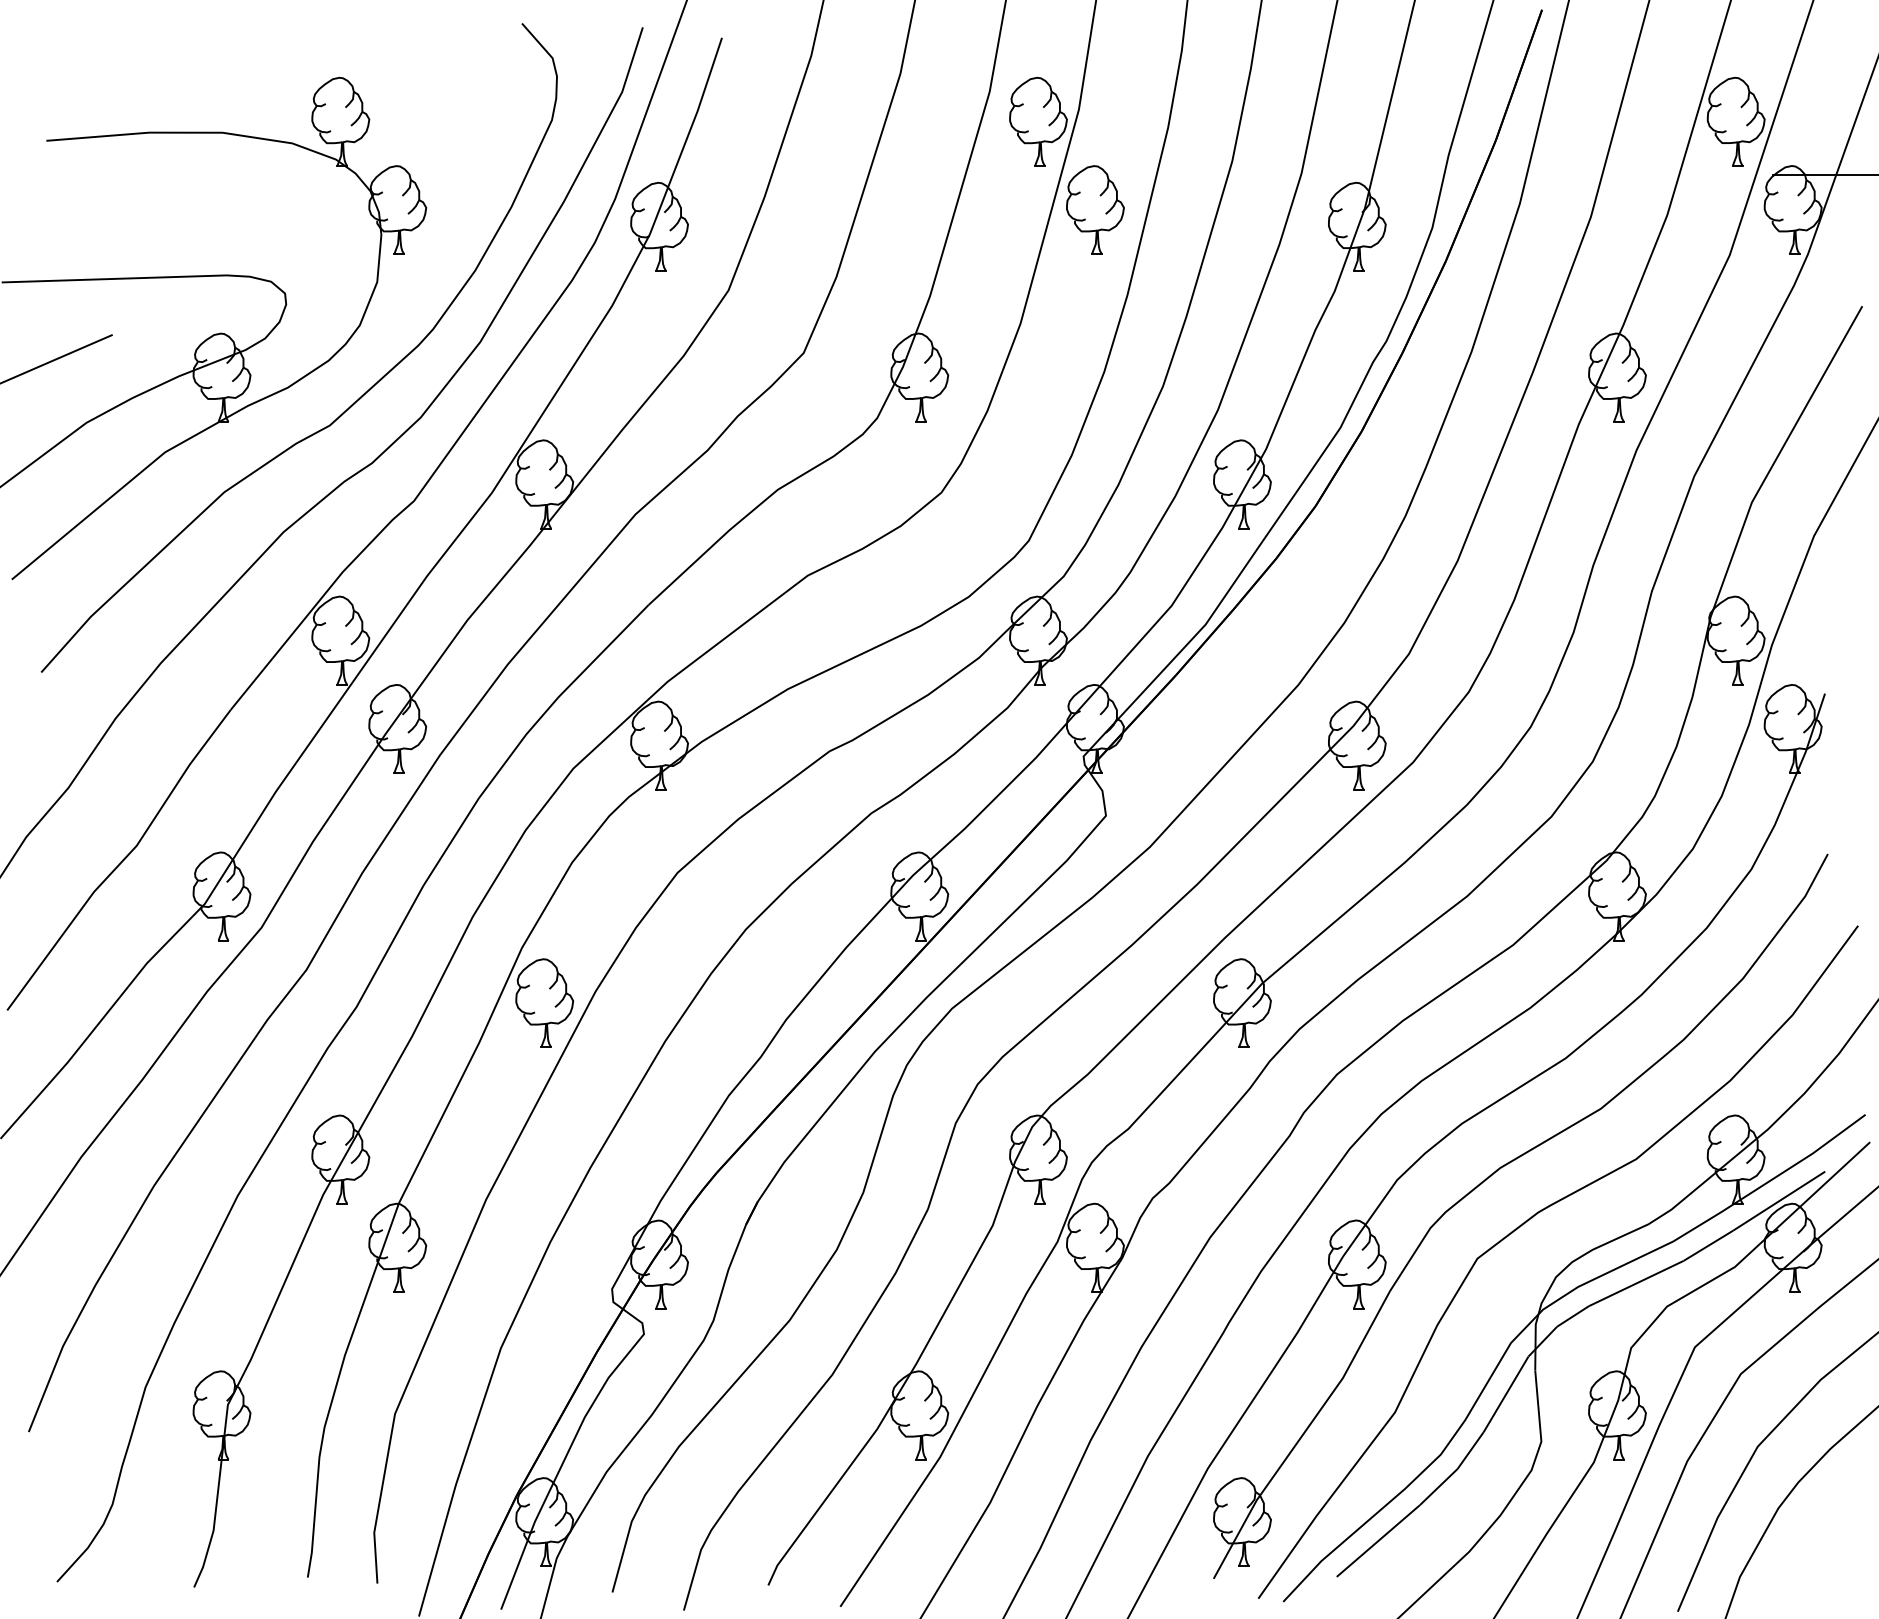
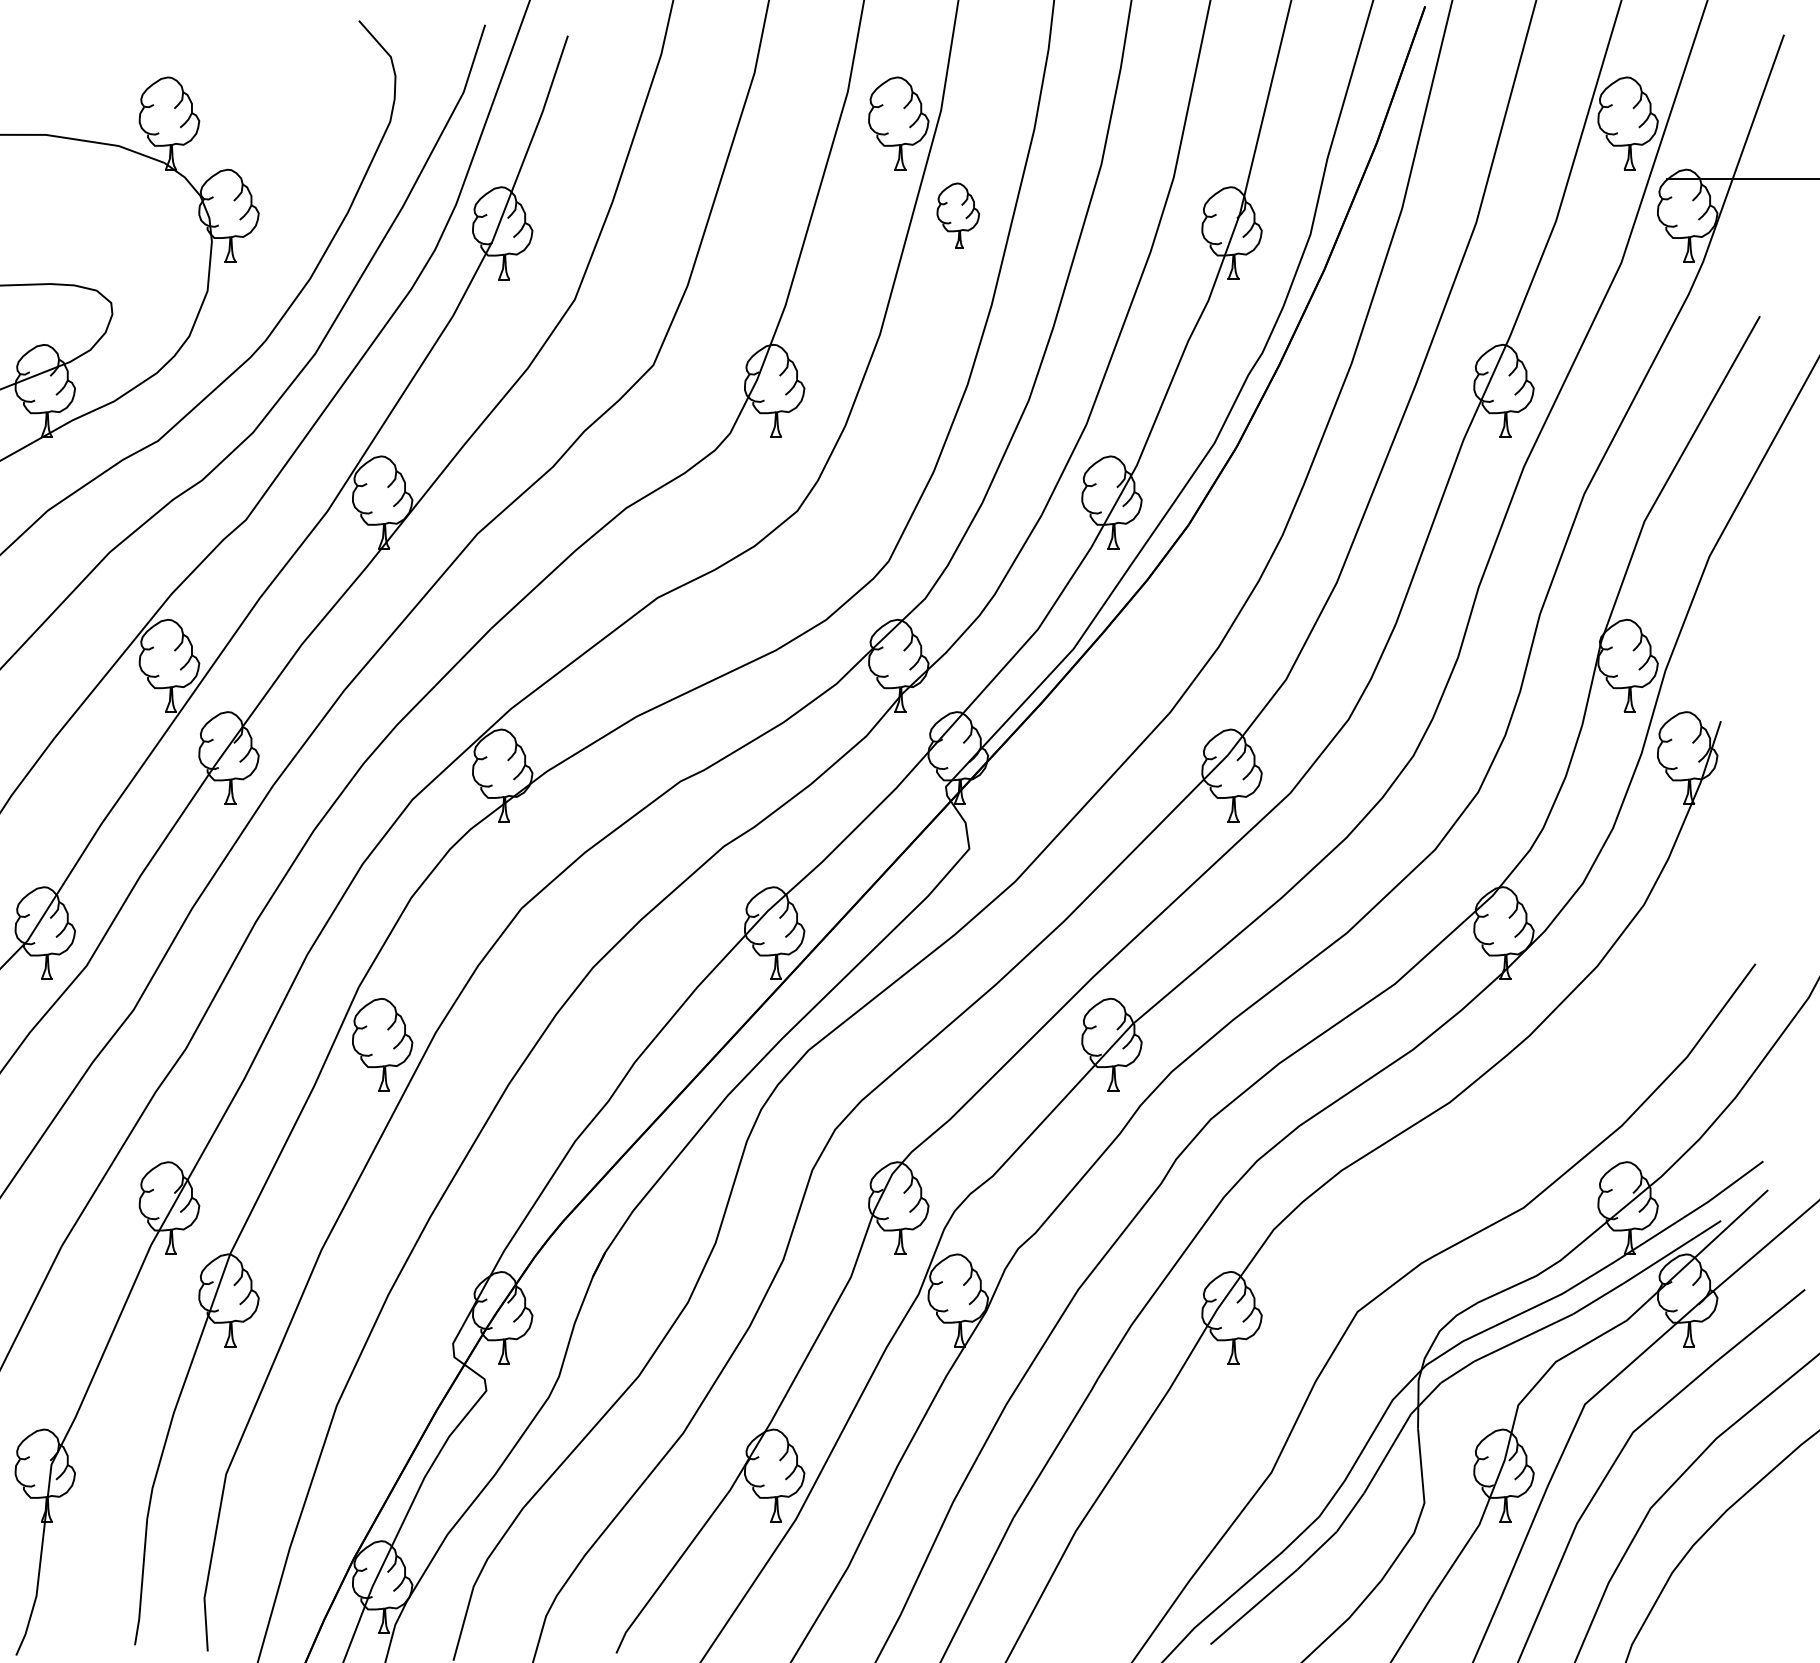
part: (1095, 209) -> (958, 215), size x0.7
part: (1490, 1177) -> (1371, 1226), removed

